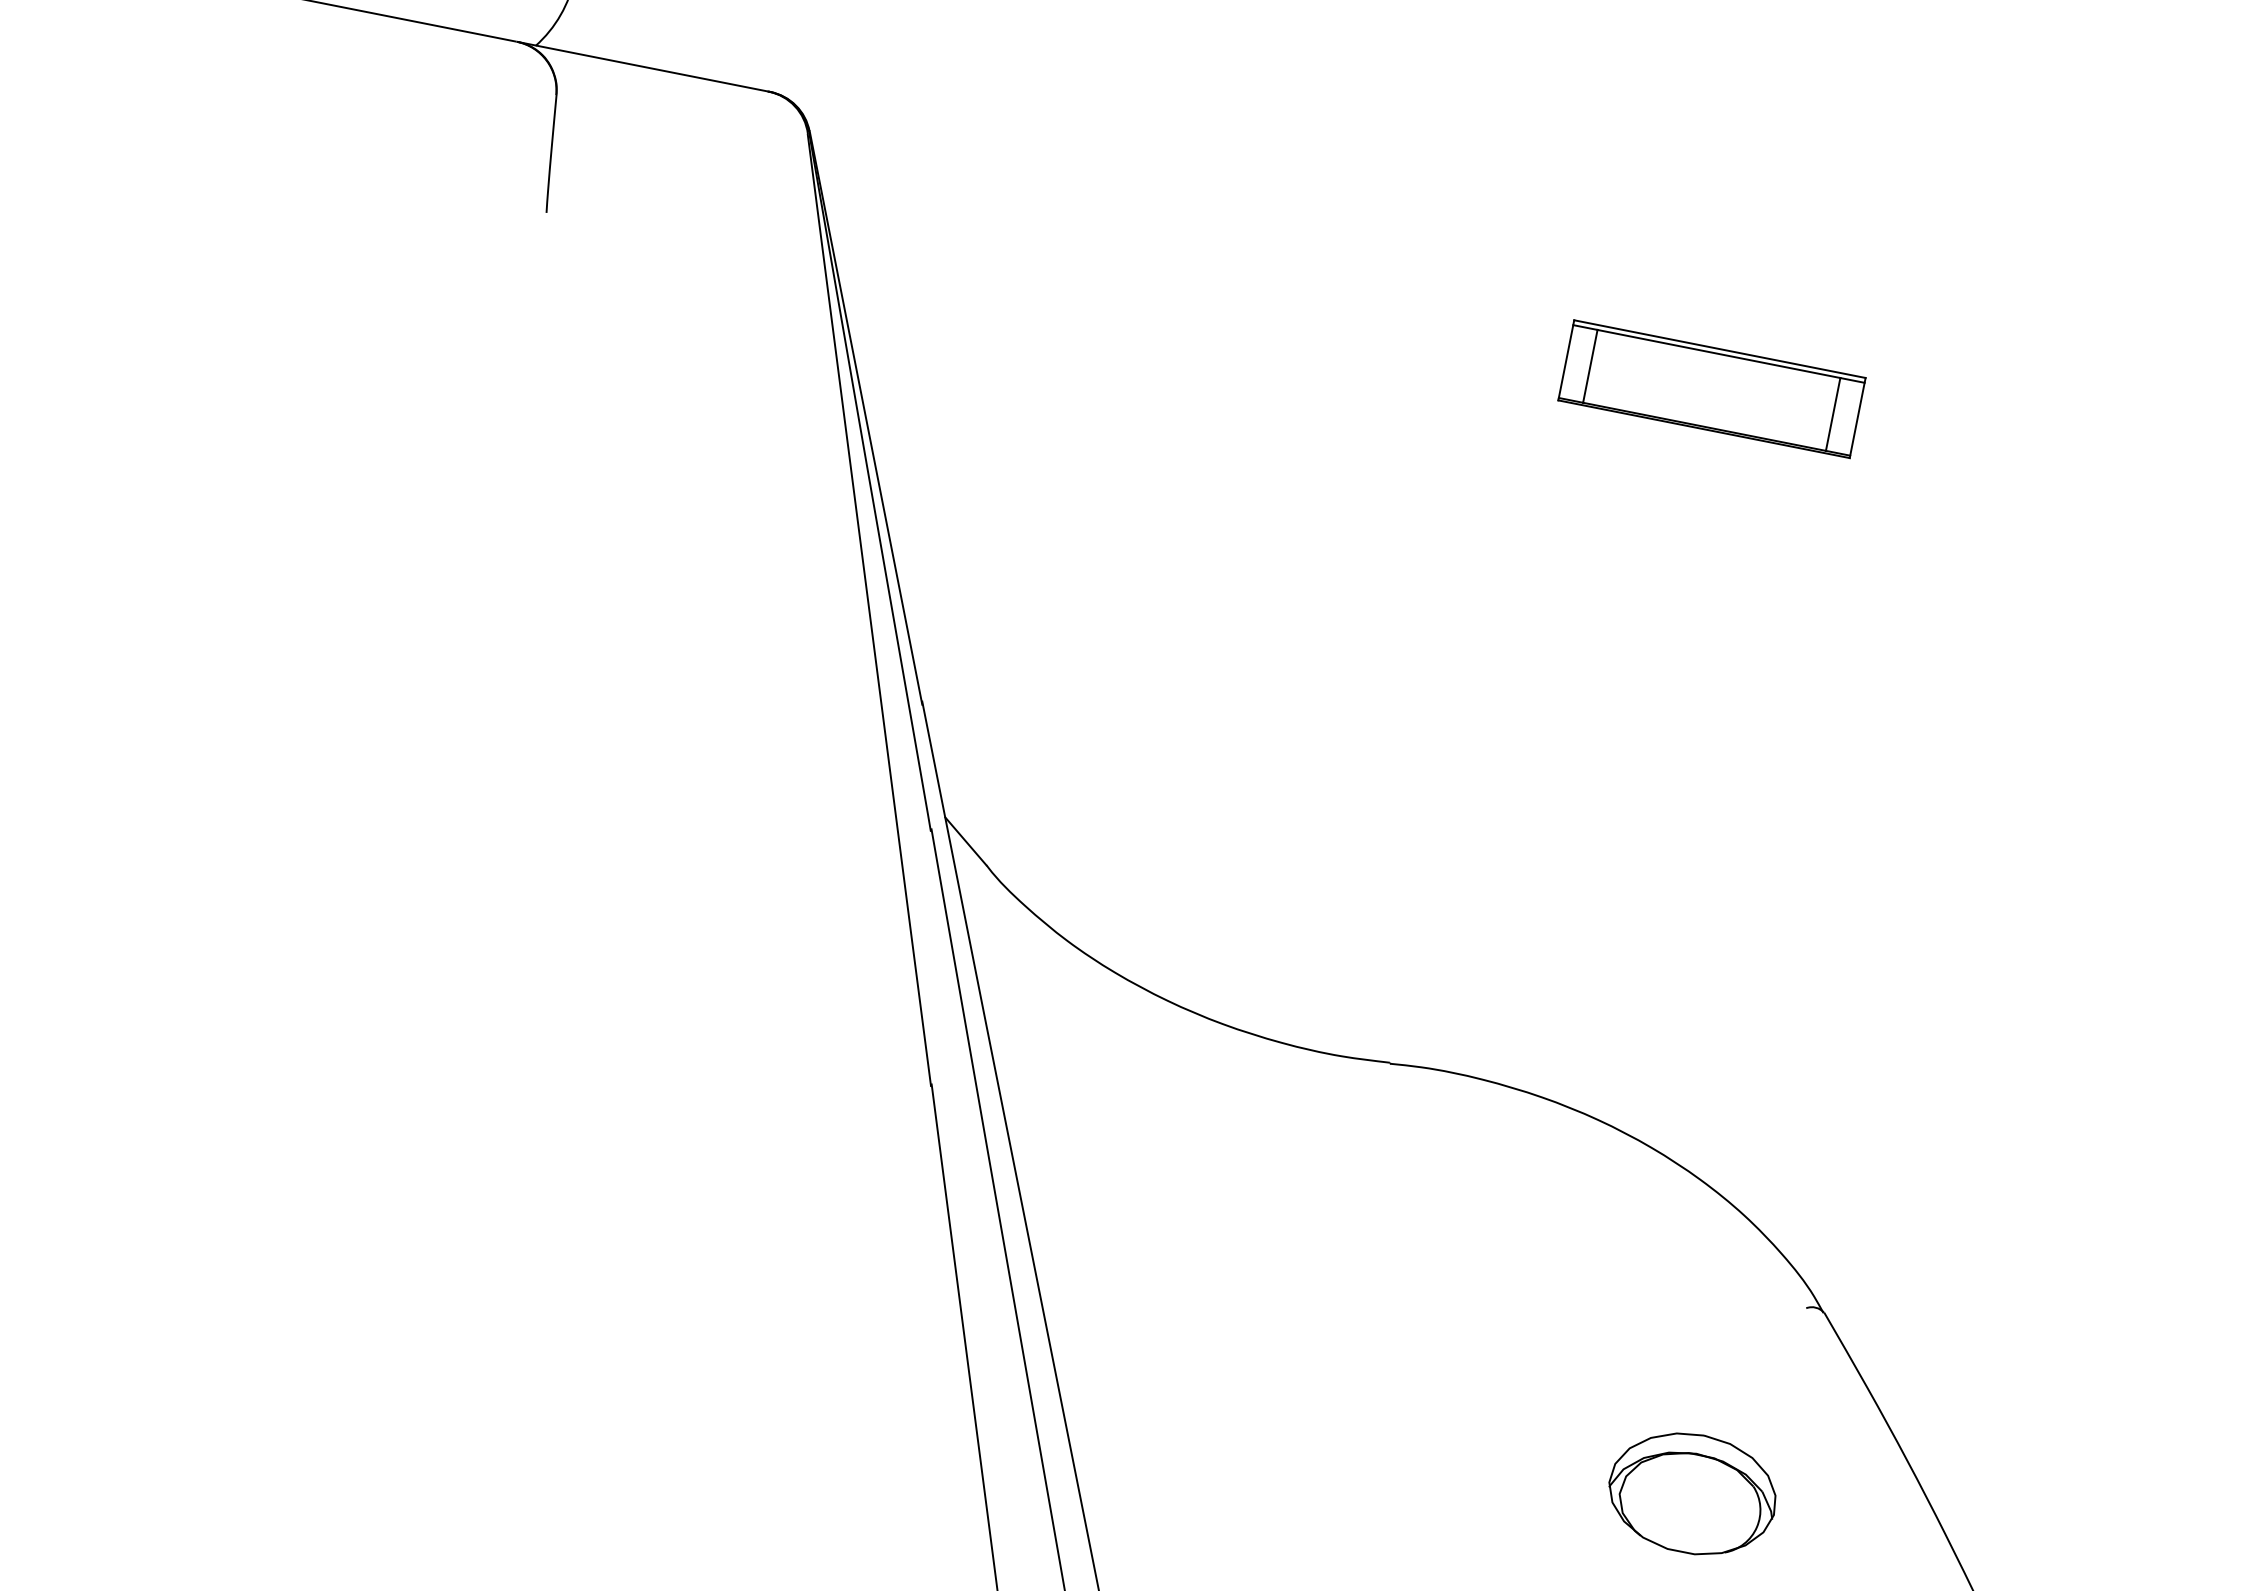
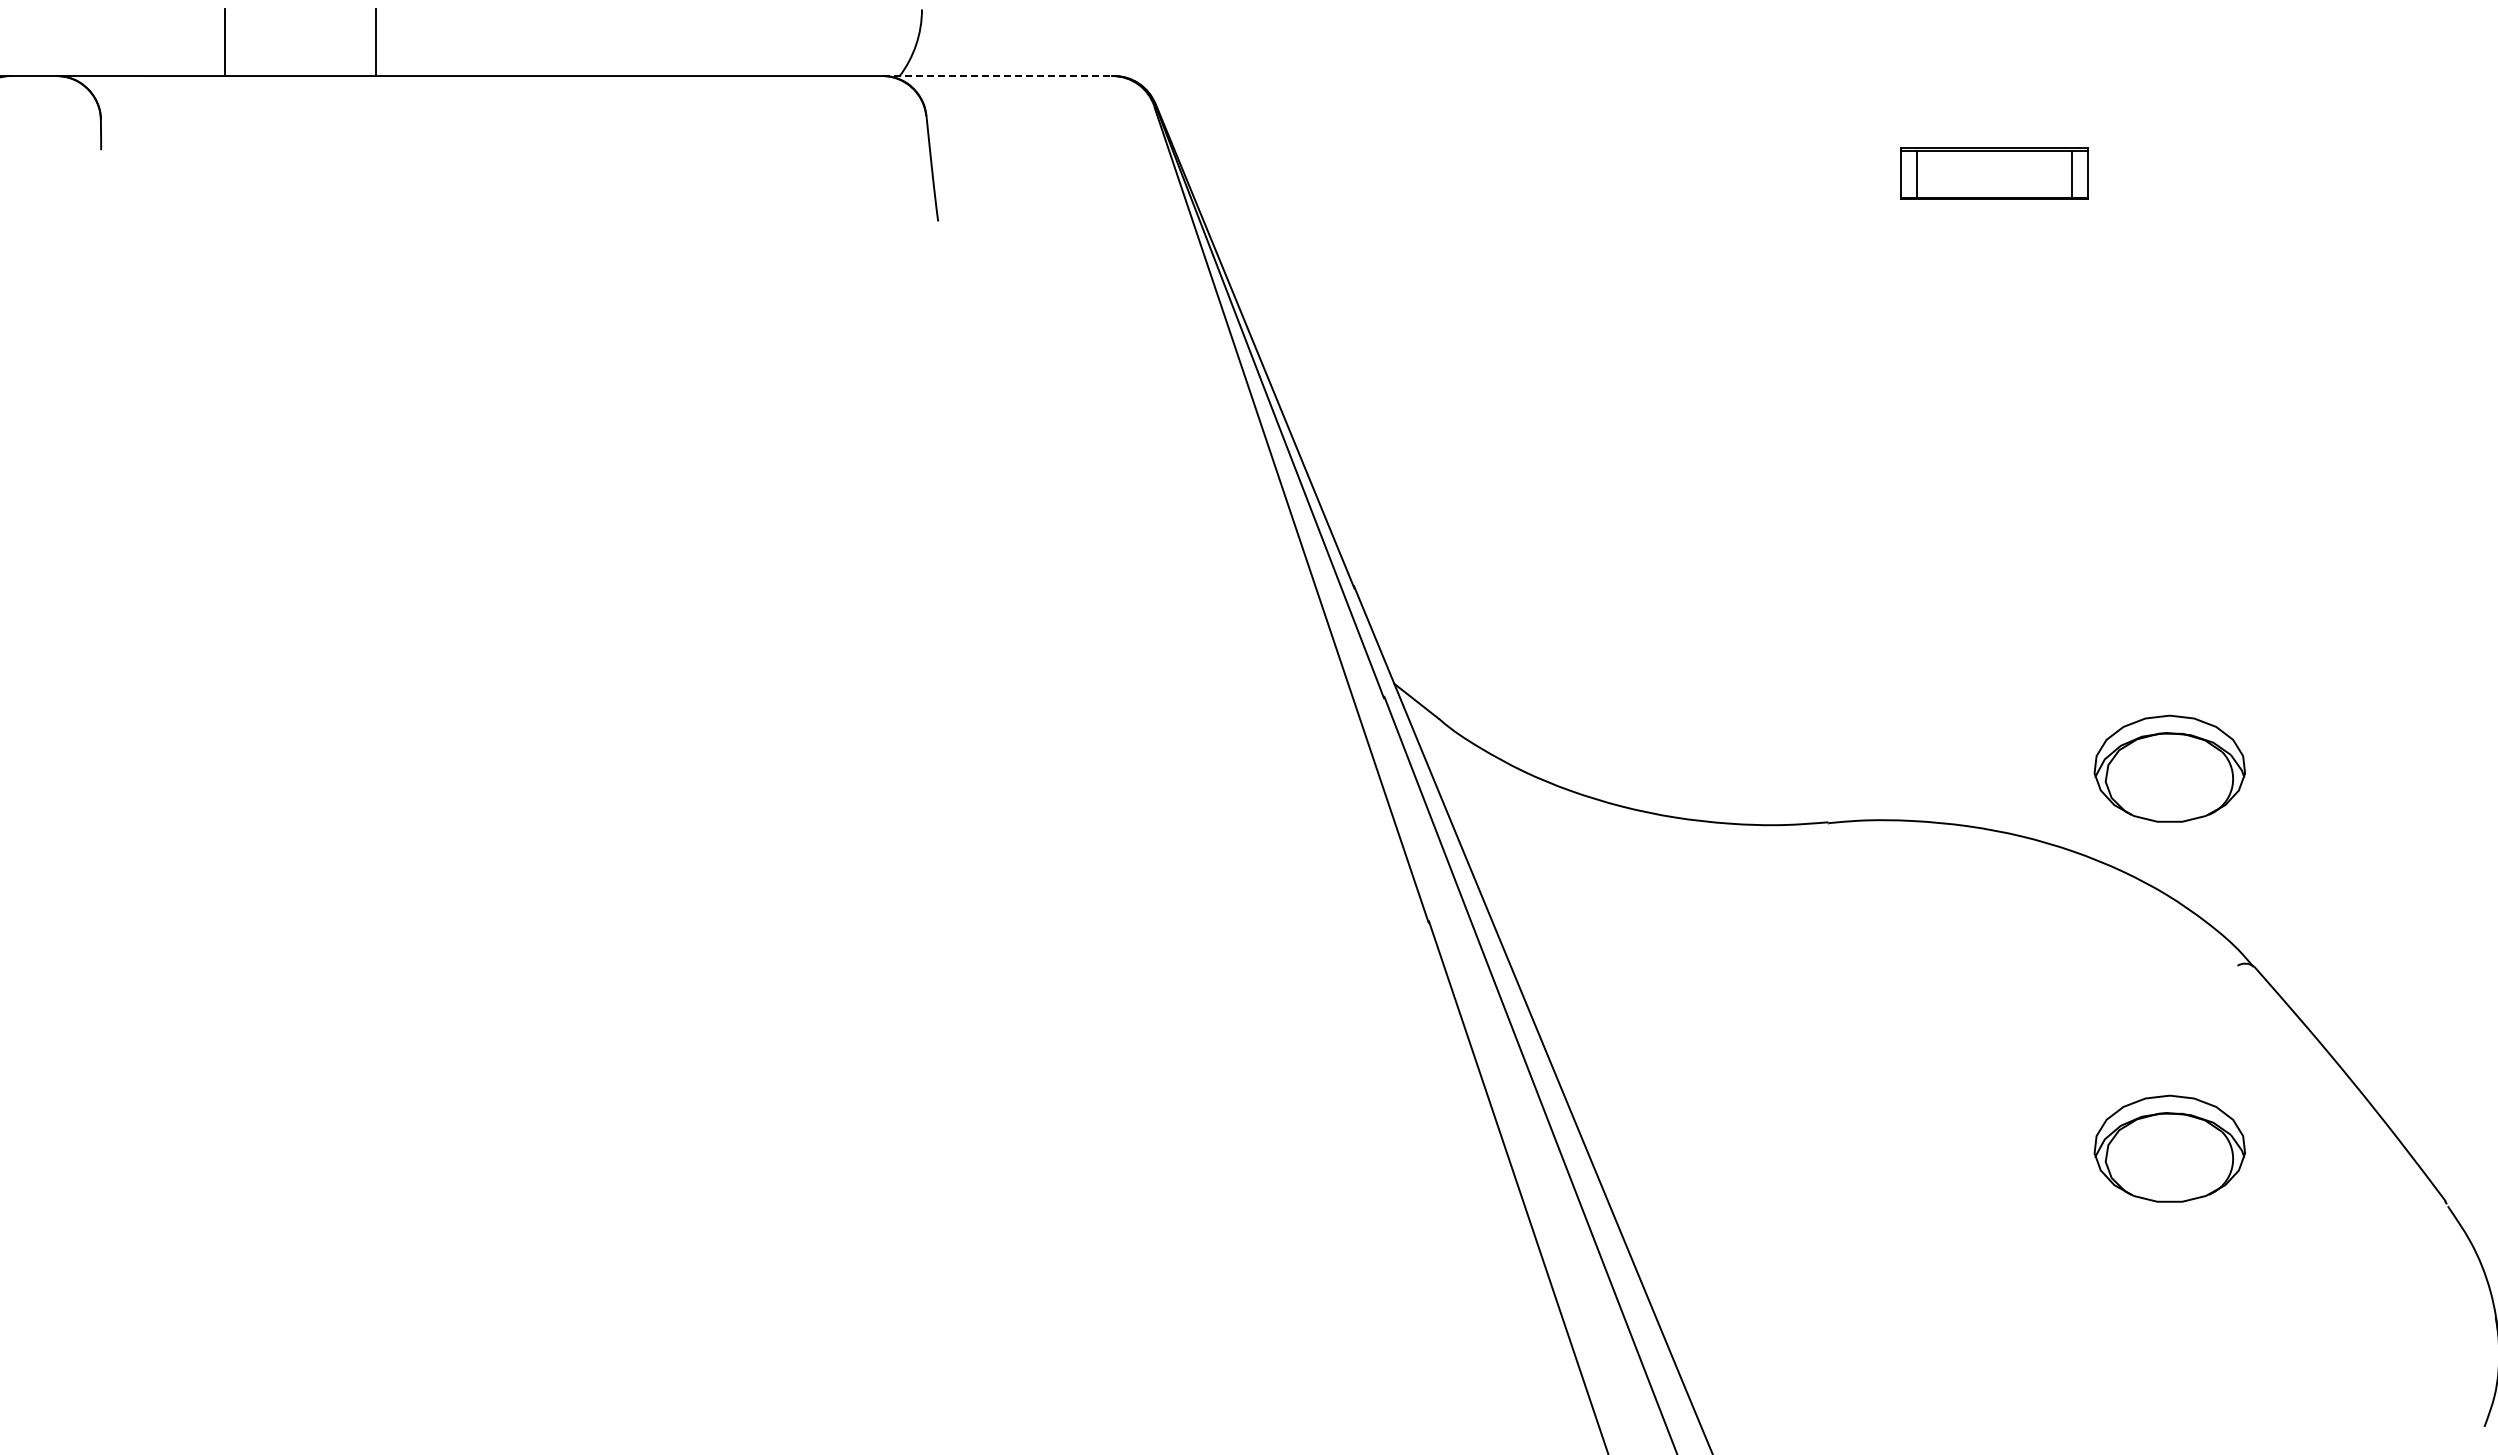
line: (643, 67) -> (998, 76), solid -> dashed
part: (1712, 389) -> (1994, 173), size x0.7
part: (1774, 1077) -> (2169, 768), added

